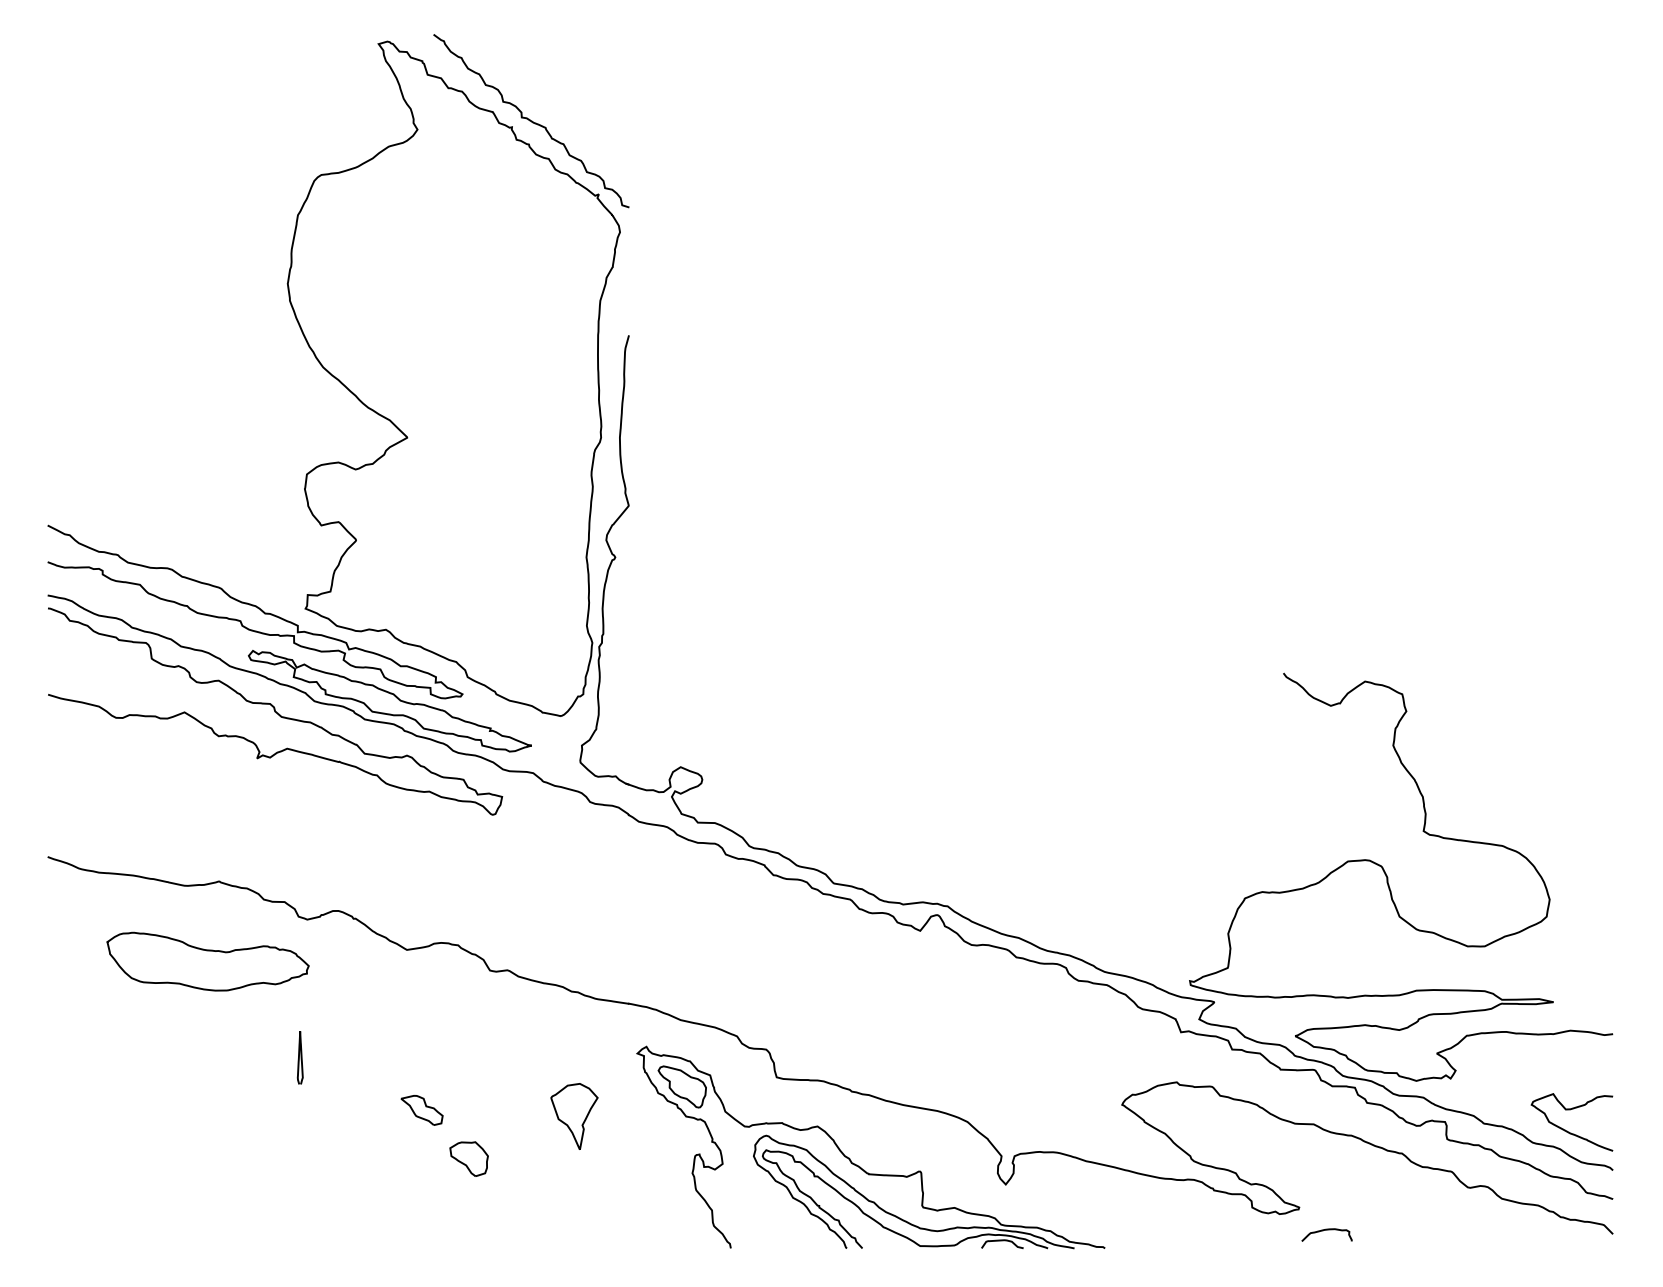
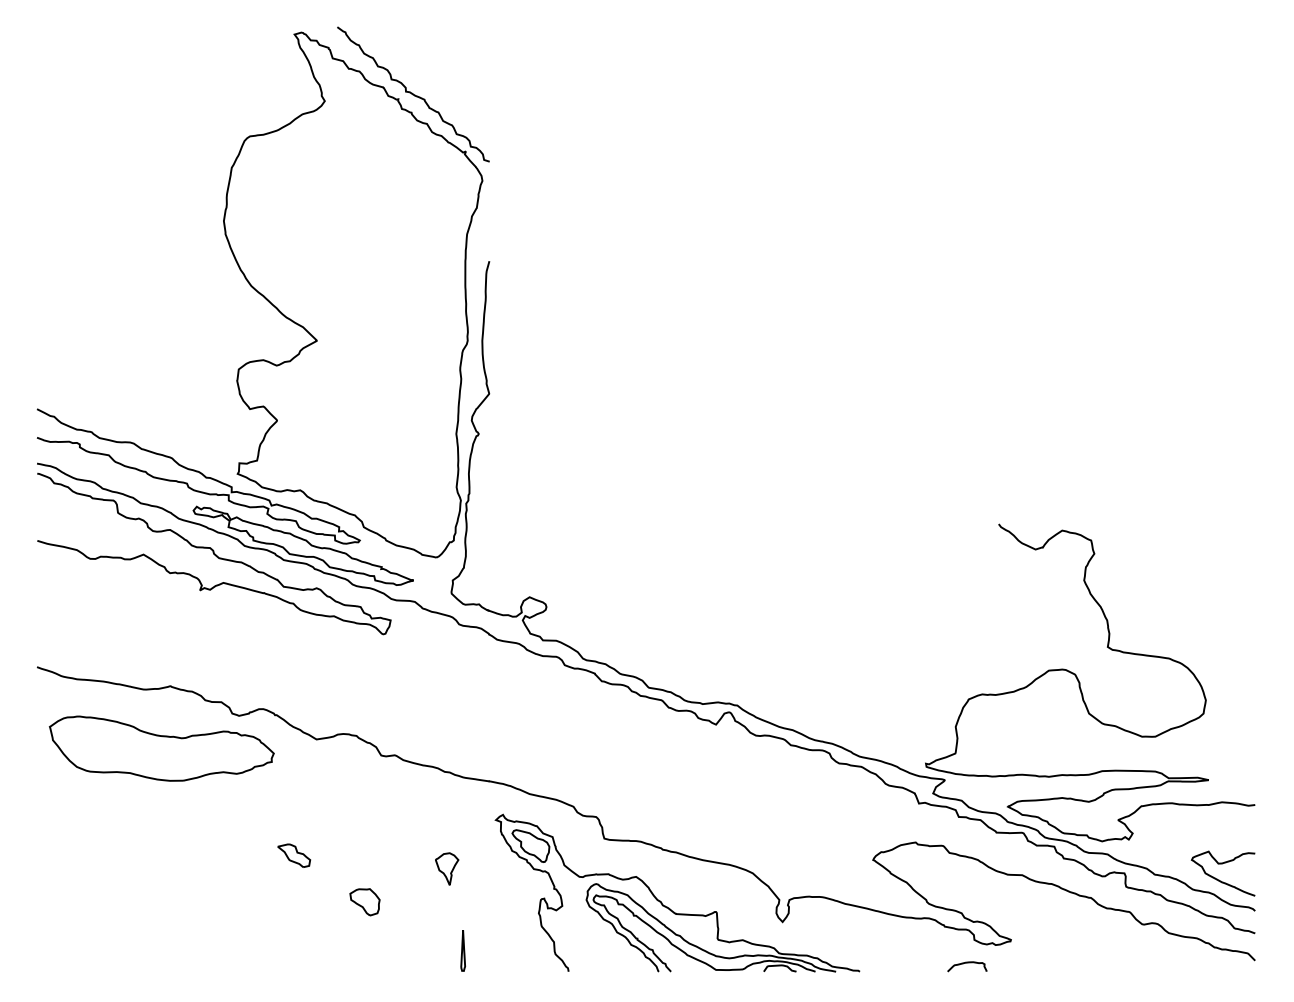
part: (207, 961) -> (161, 748), size x1.43
curve: (299, 1057) -> (462, 950), moved
part: (421, 1110) -> (293, 855), moved
part: (574, 1116) -> (447, 869), size x0.62
curve: (1326, 1230) -> (966, 963), moved

